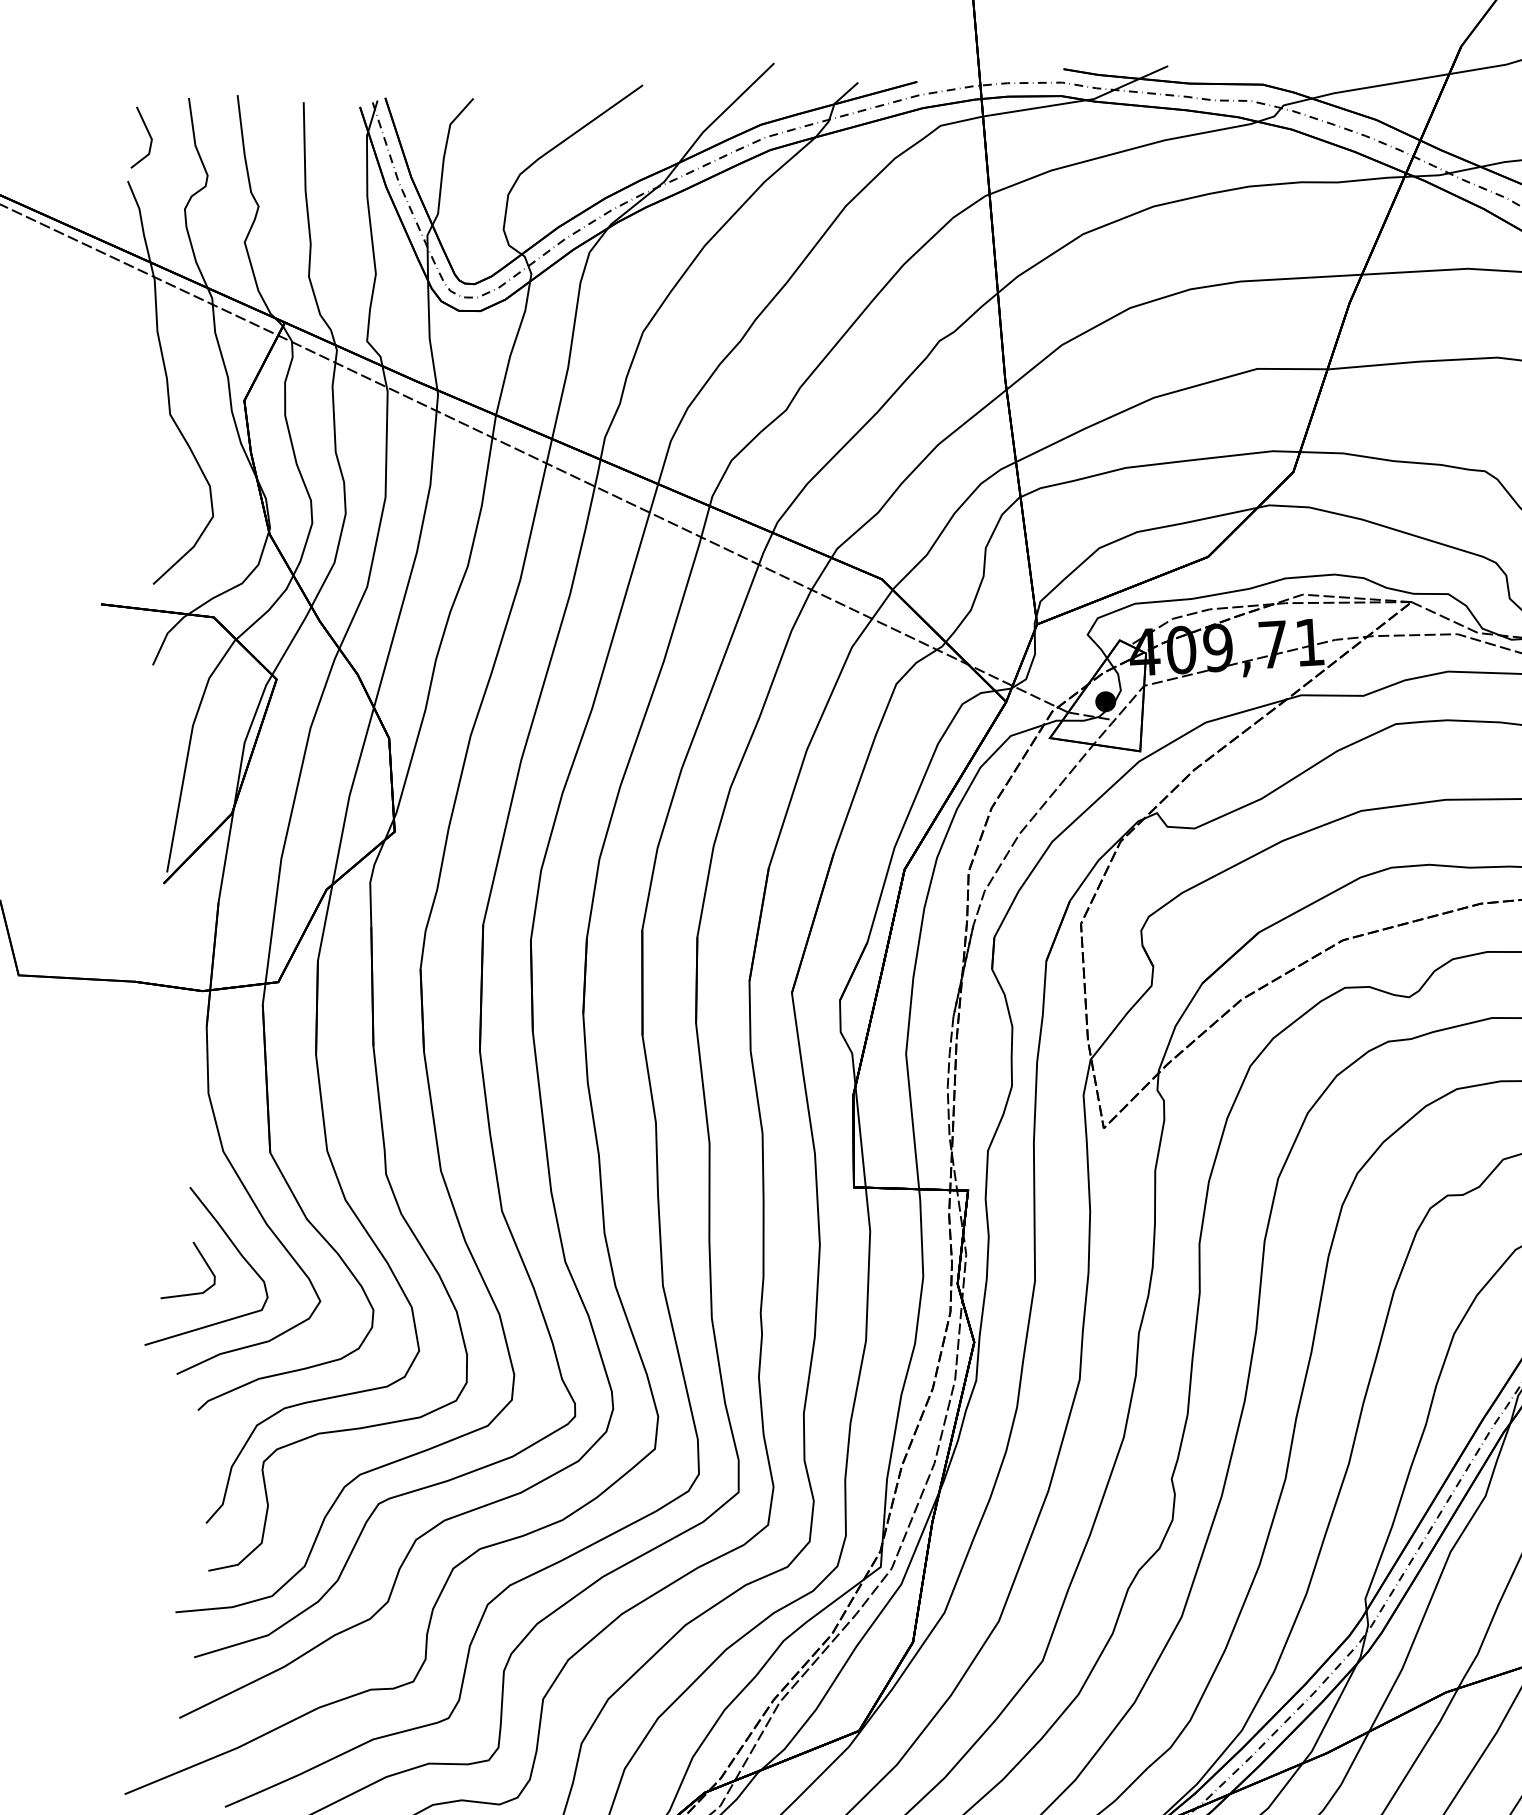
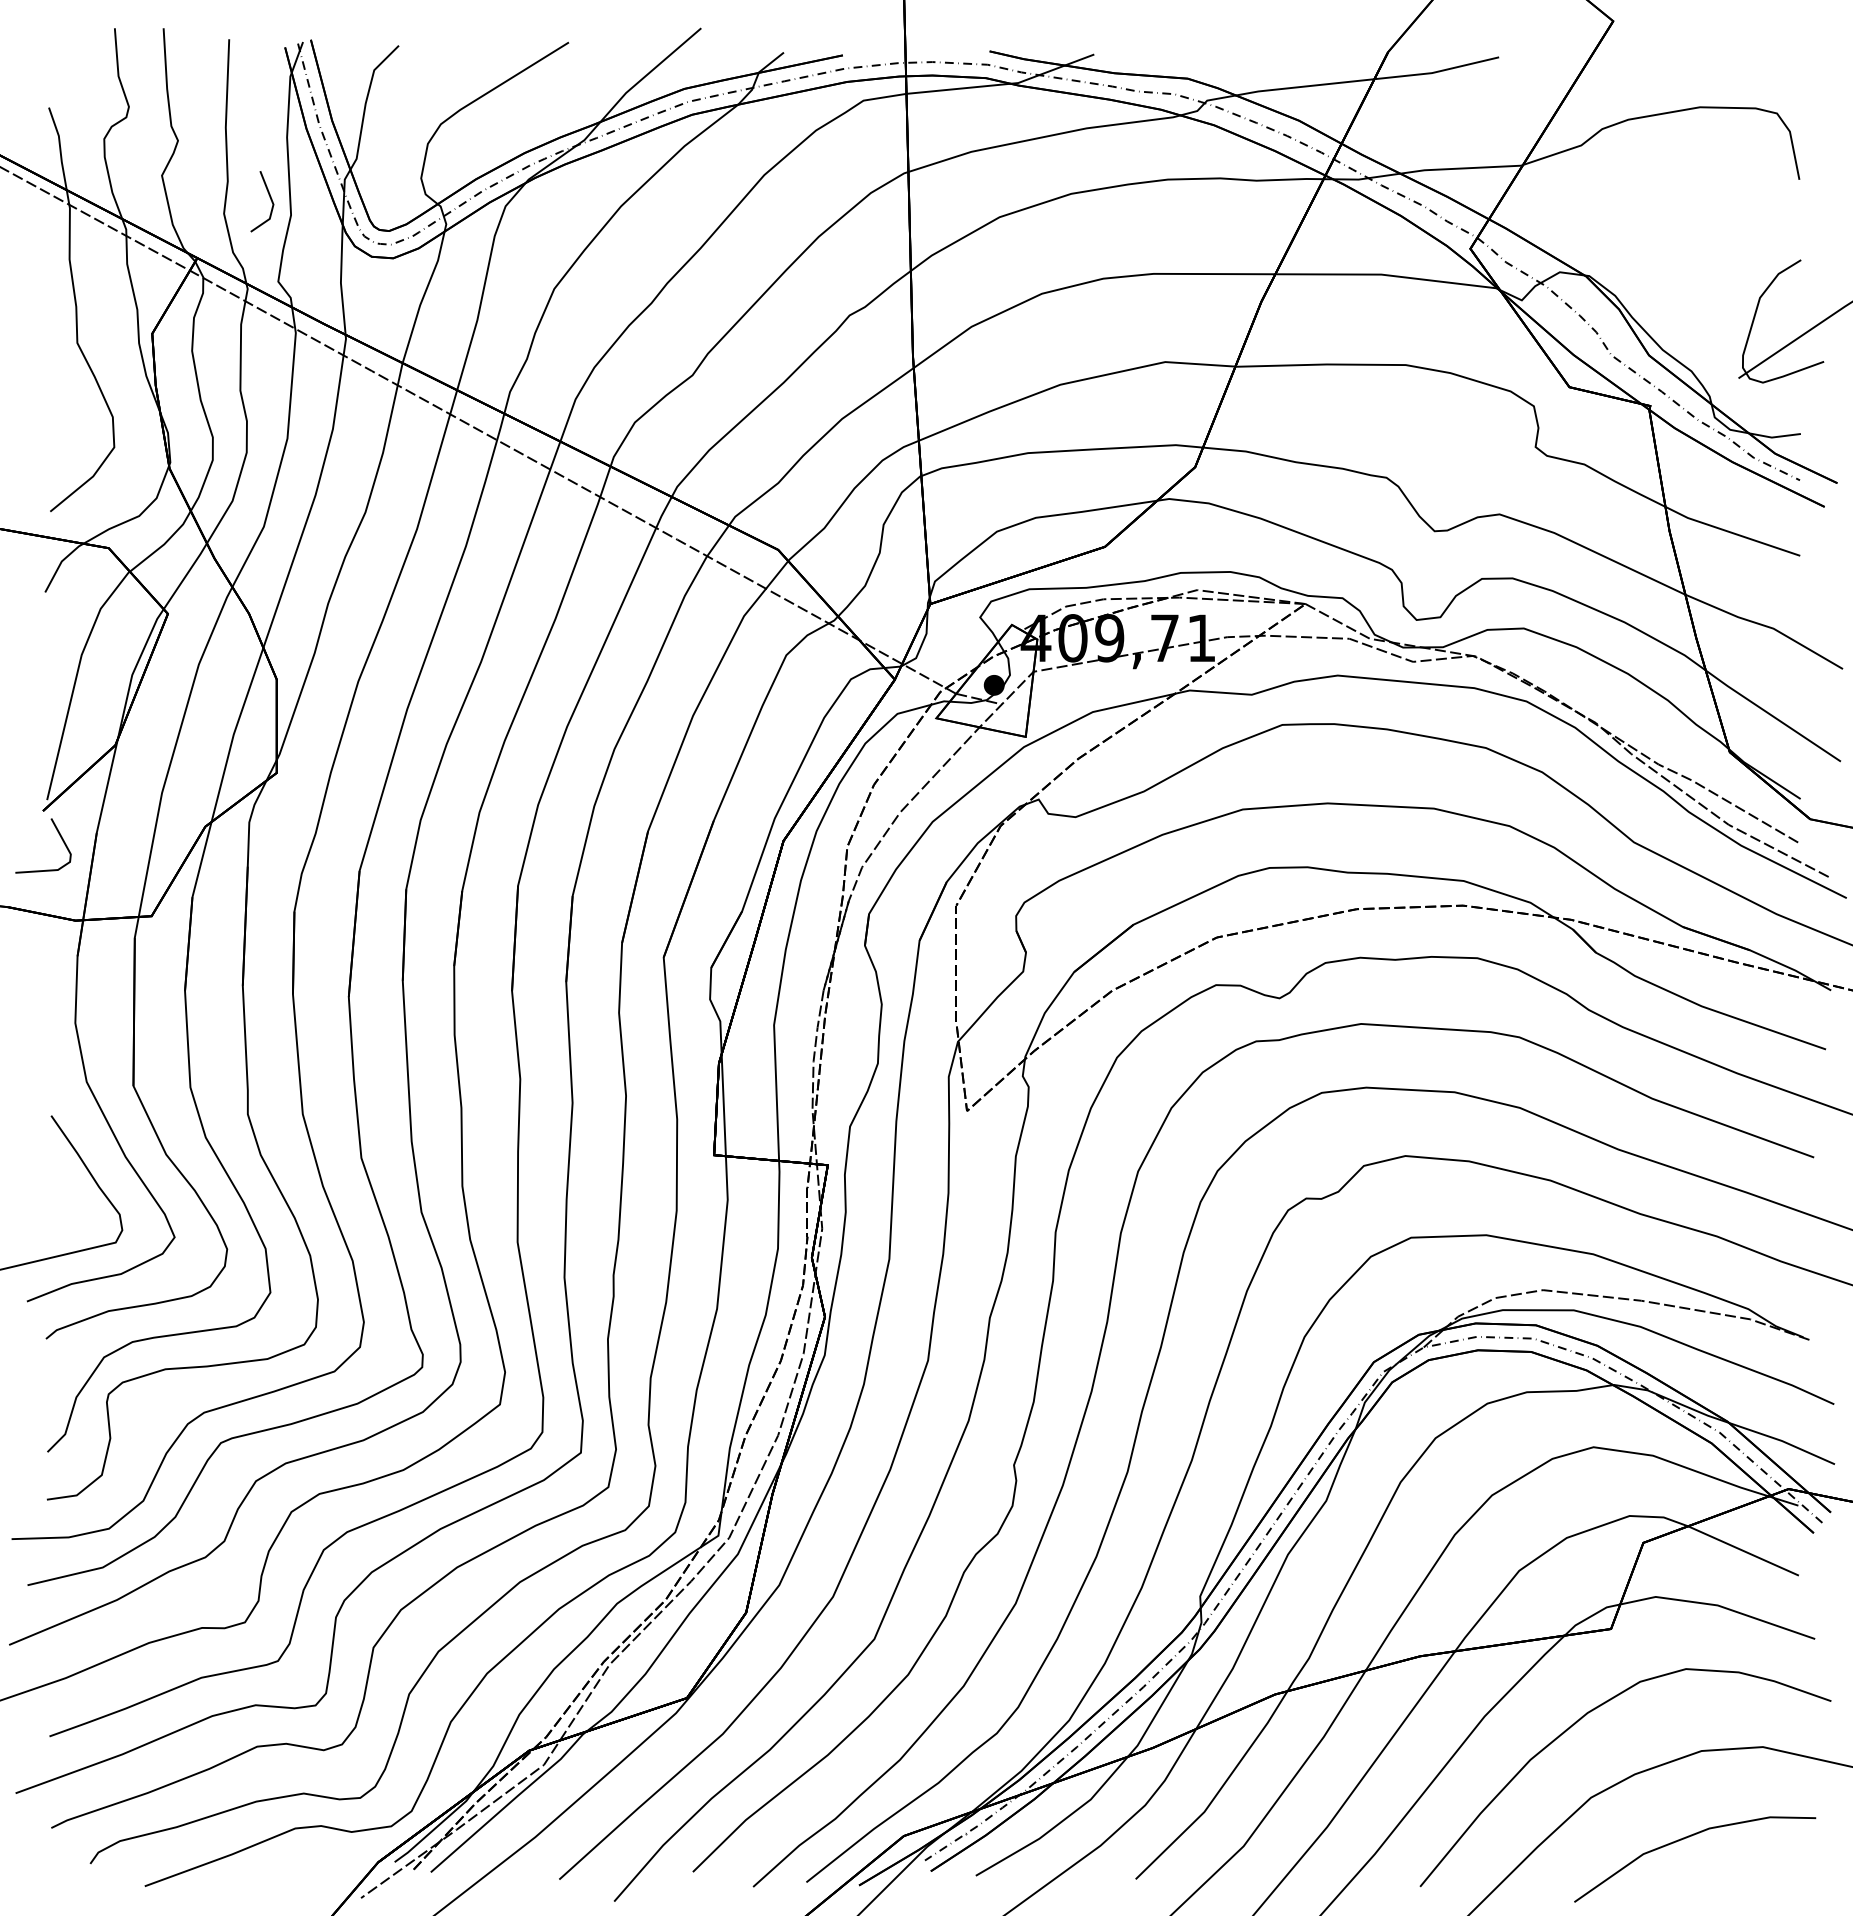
line: (147, 132) -> (269, 197), moved
line: (203, 1260) -> (60, 837), moved

